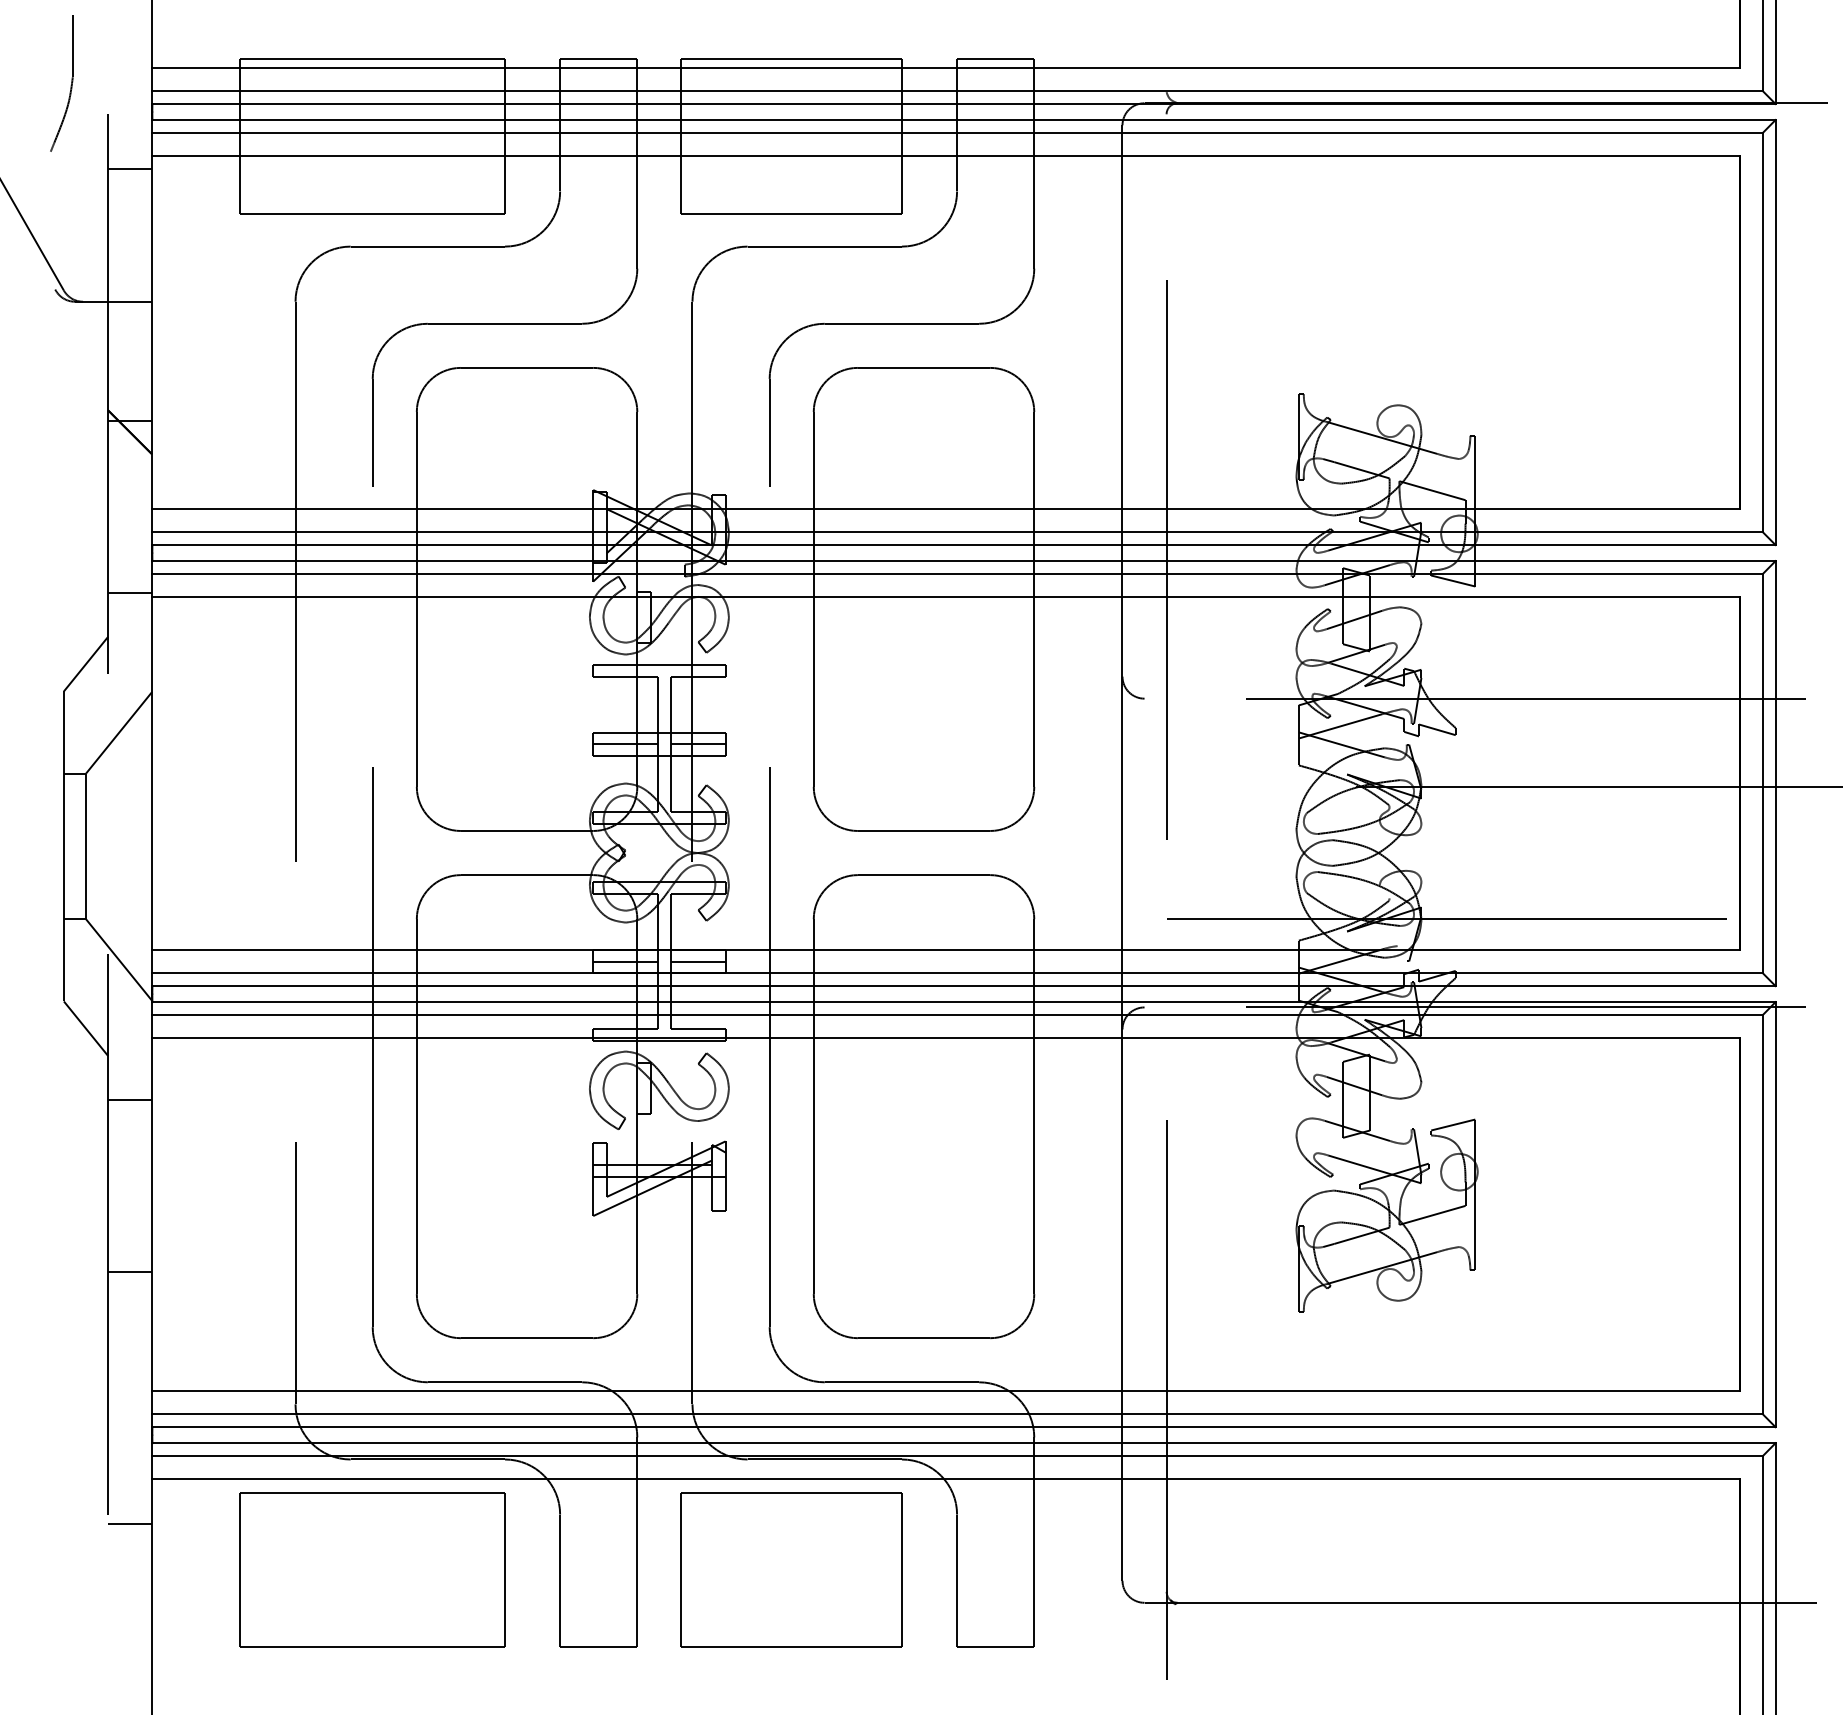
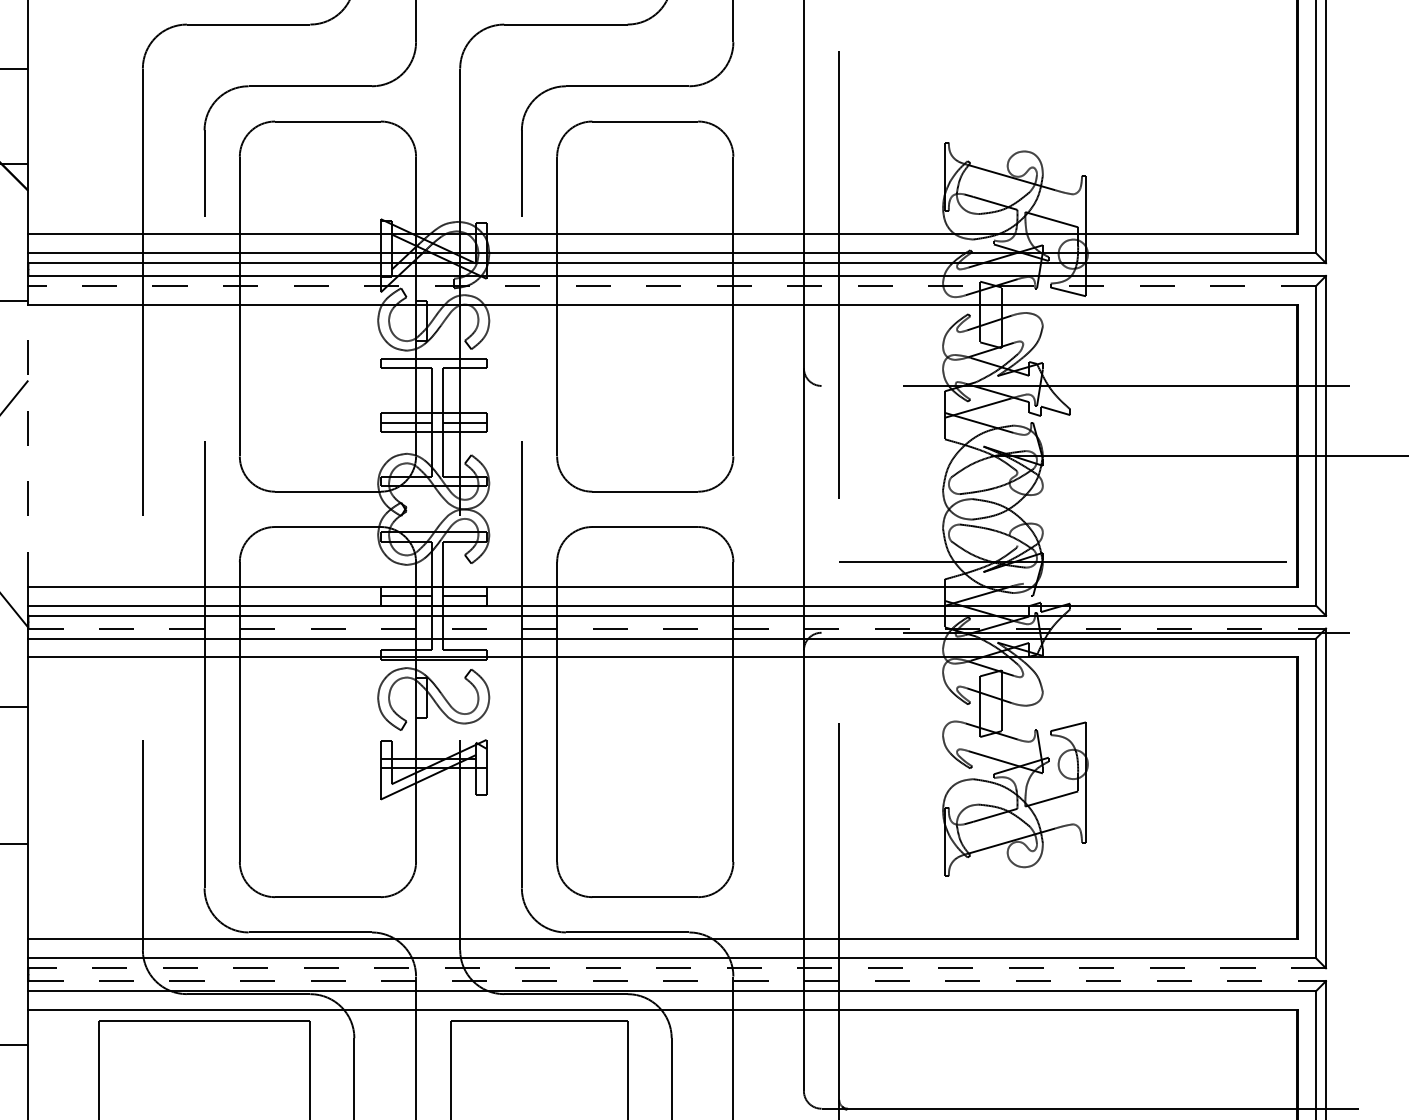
line: (957, 573) -> (672, 285), solid -> dashed
line: (152, 773) -> (28, 445), solid -> dashed
line: (963, 1002) -> (676, 628), solid -> dashed
line: (963, 1427) -> (676, 968), solid -> dashed
line: (963, 1443) -> (676, 981), solid -> dashed

